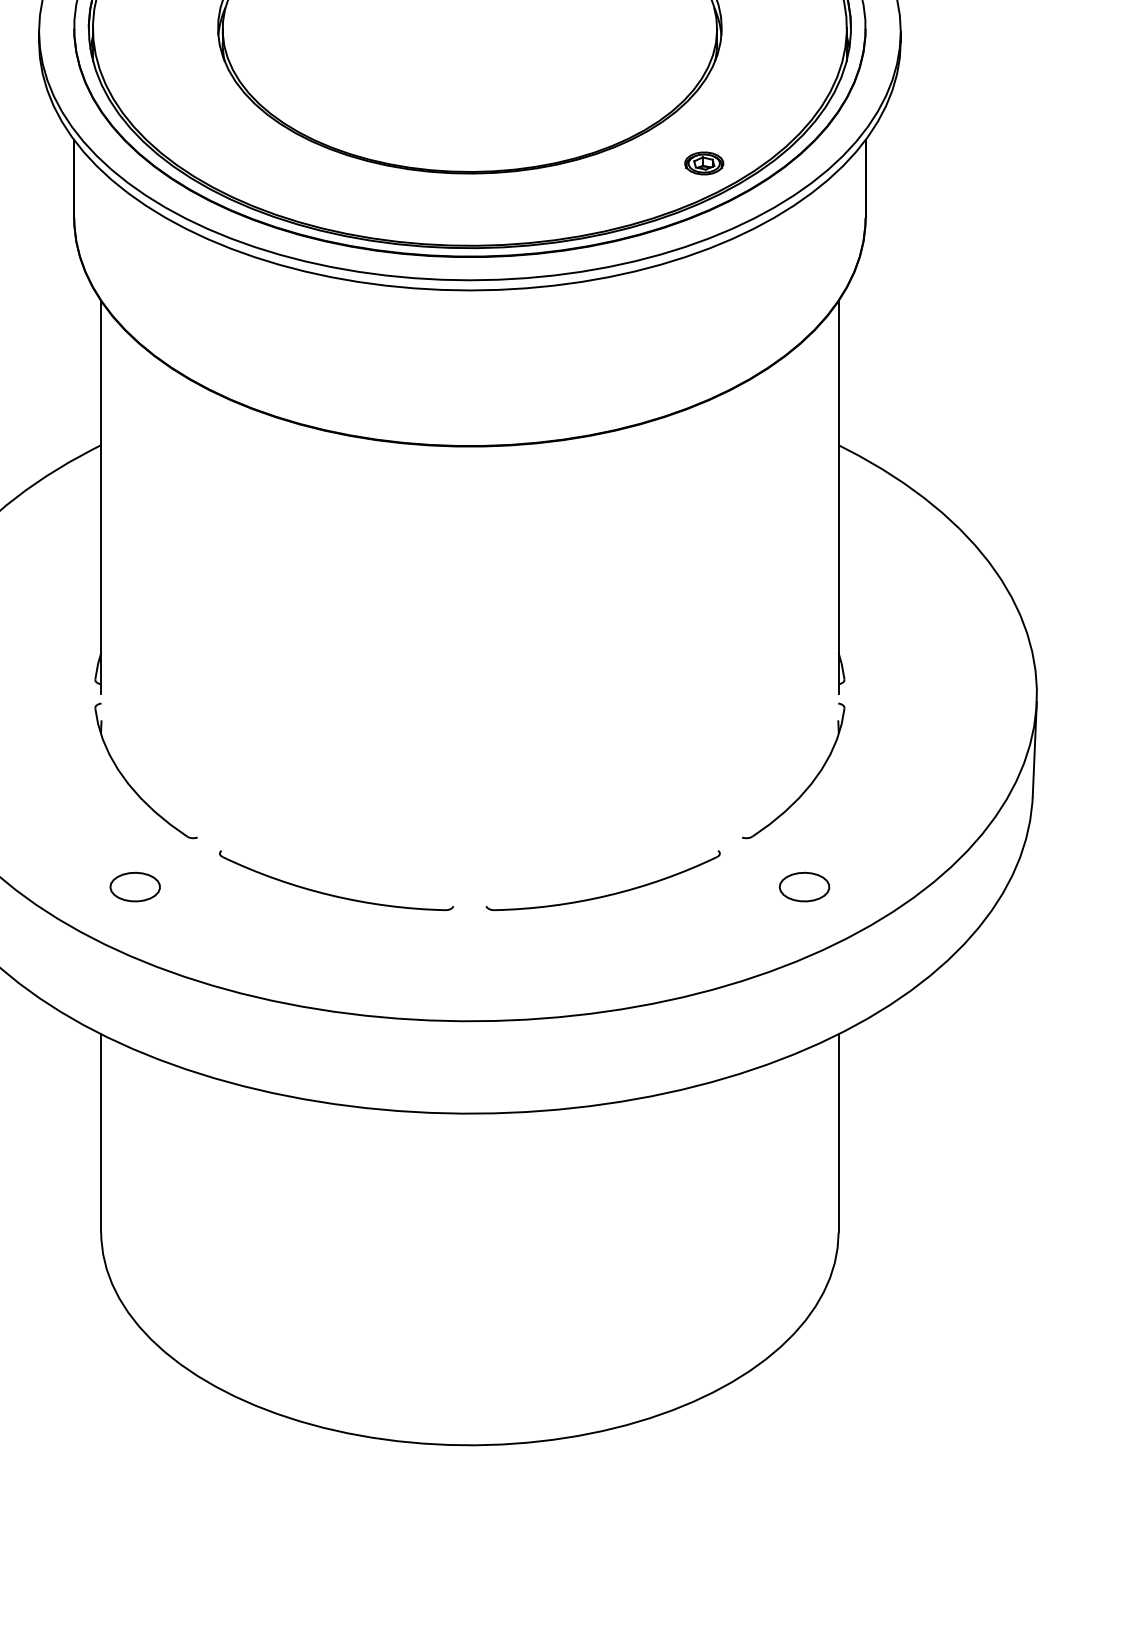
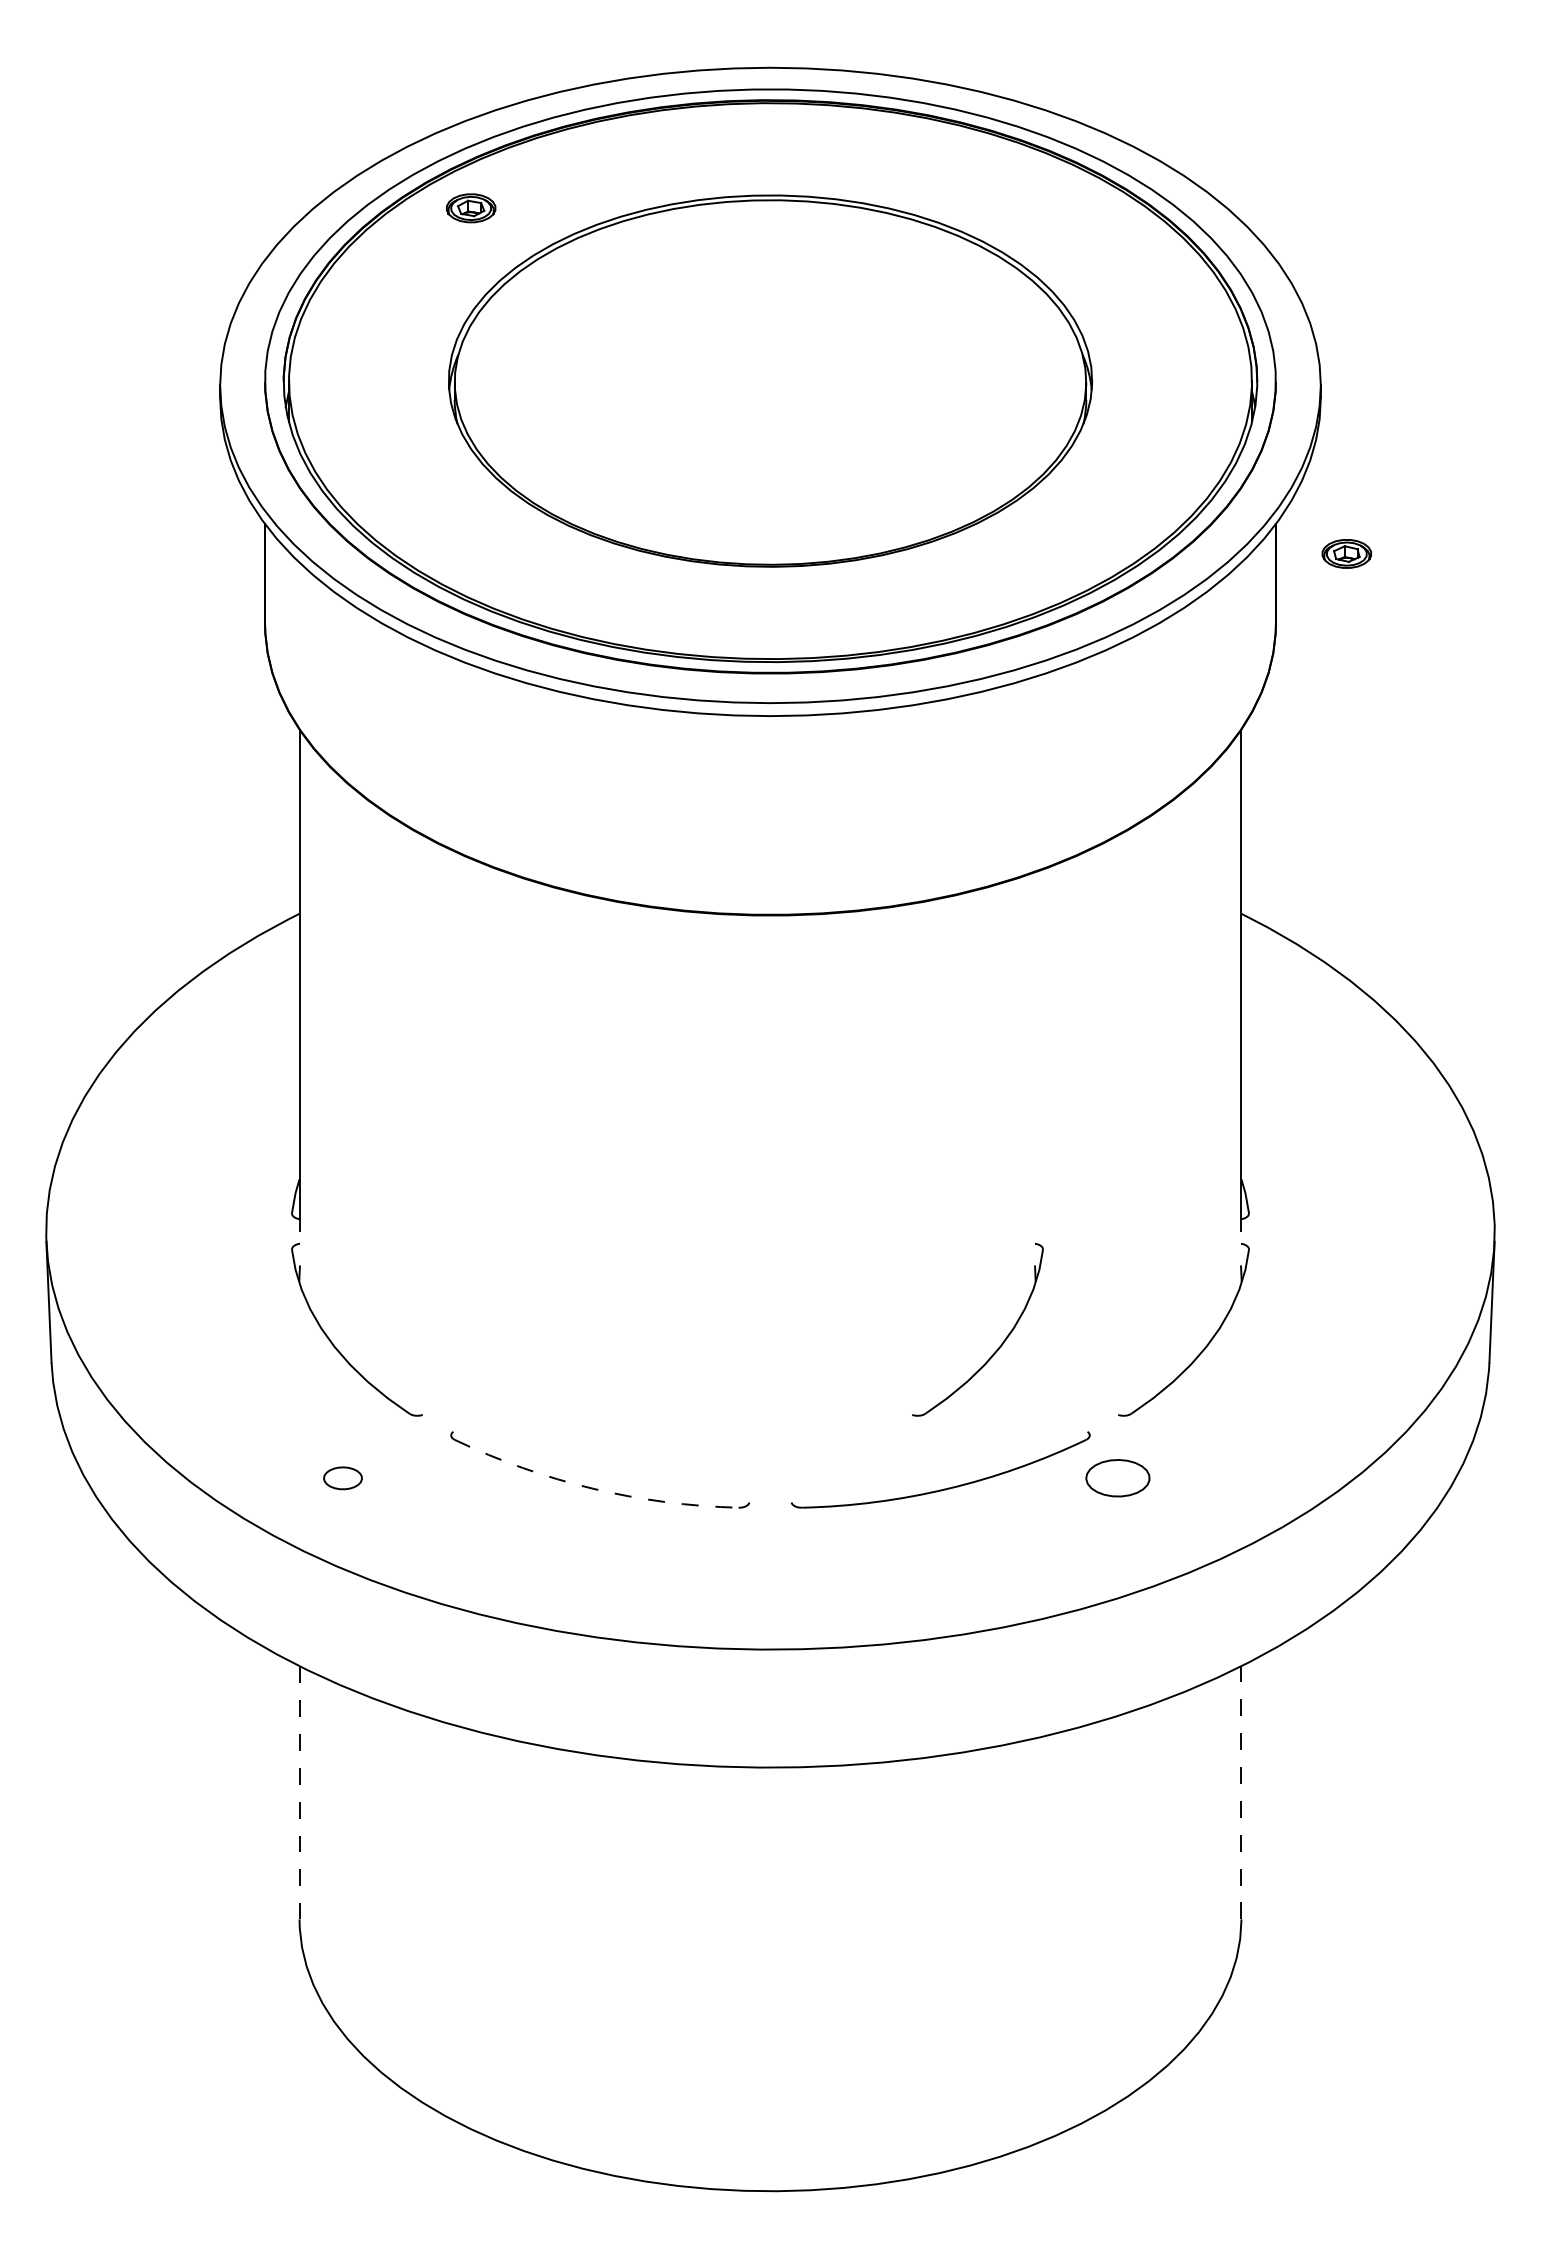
part: (703, 163) -> (1346, 553), moved
part: (647, 785) -> (997, 1348), added
part: (134, 887) -> (342, 1478), size x0.6
part: (804, 887) -> (1117, 1478), moved
arc: (331, 895) -> (593, 1488), solid -> dashed
line: (101, 1133) -> (299, 1792), solid -> dashed
line: (838, 1133) -> (1241, 1792), solid -> dashed

